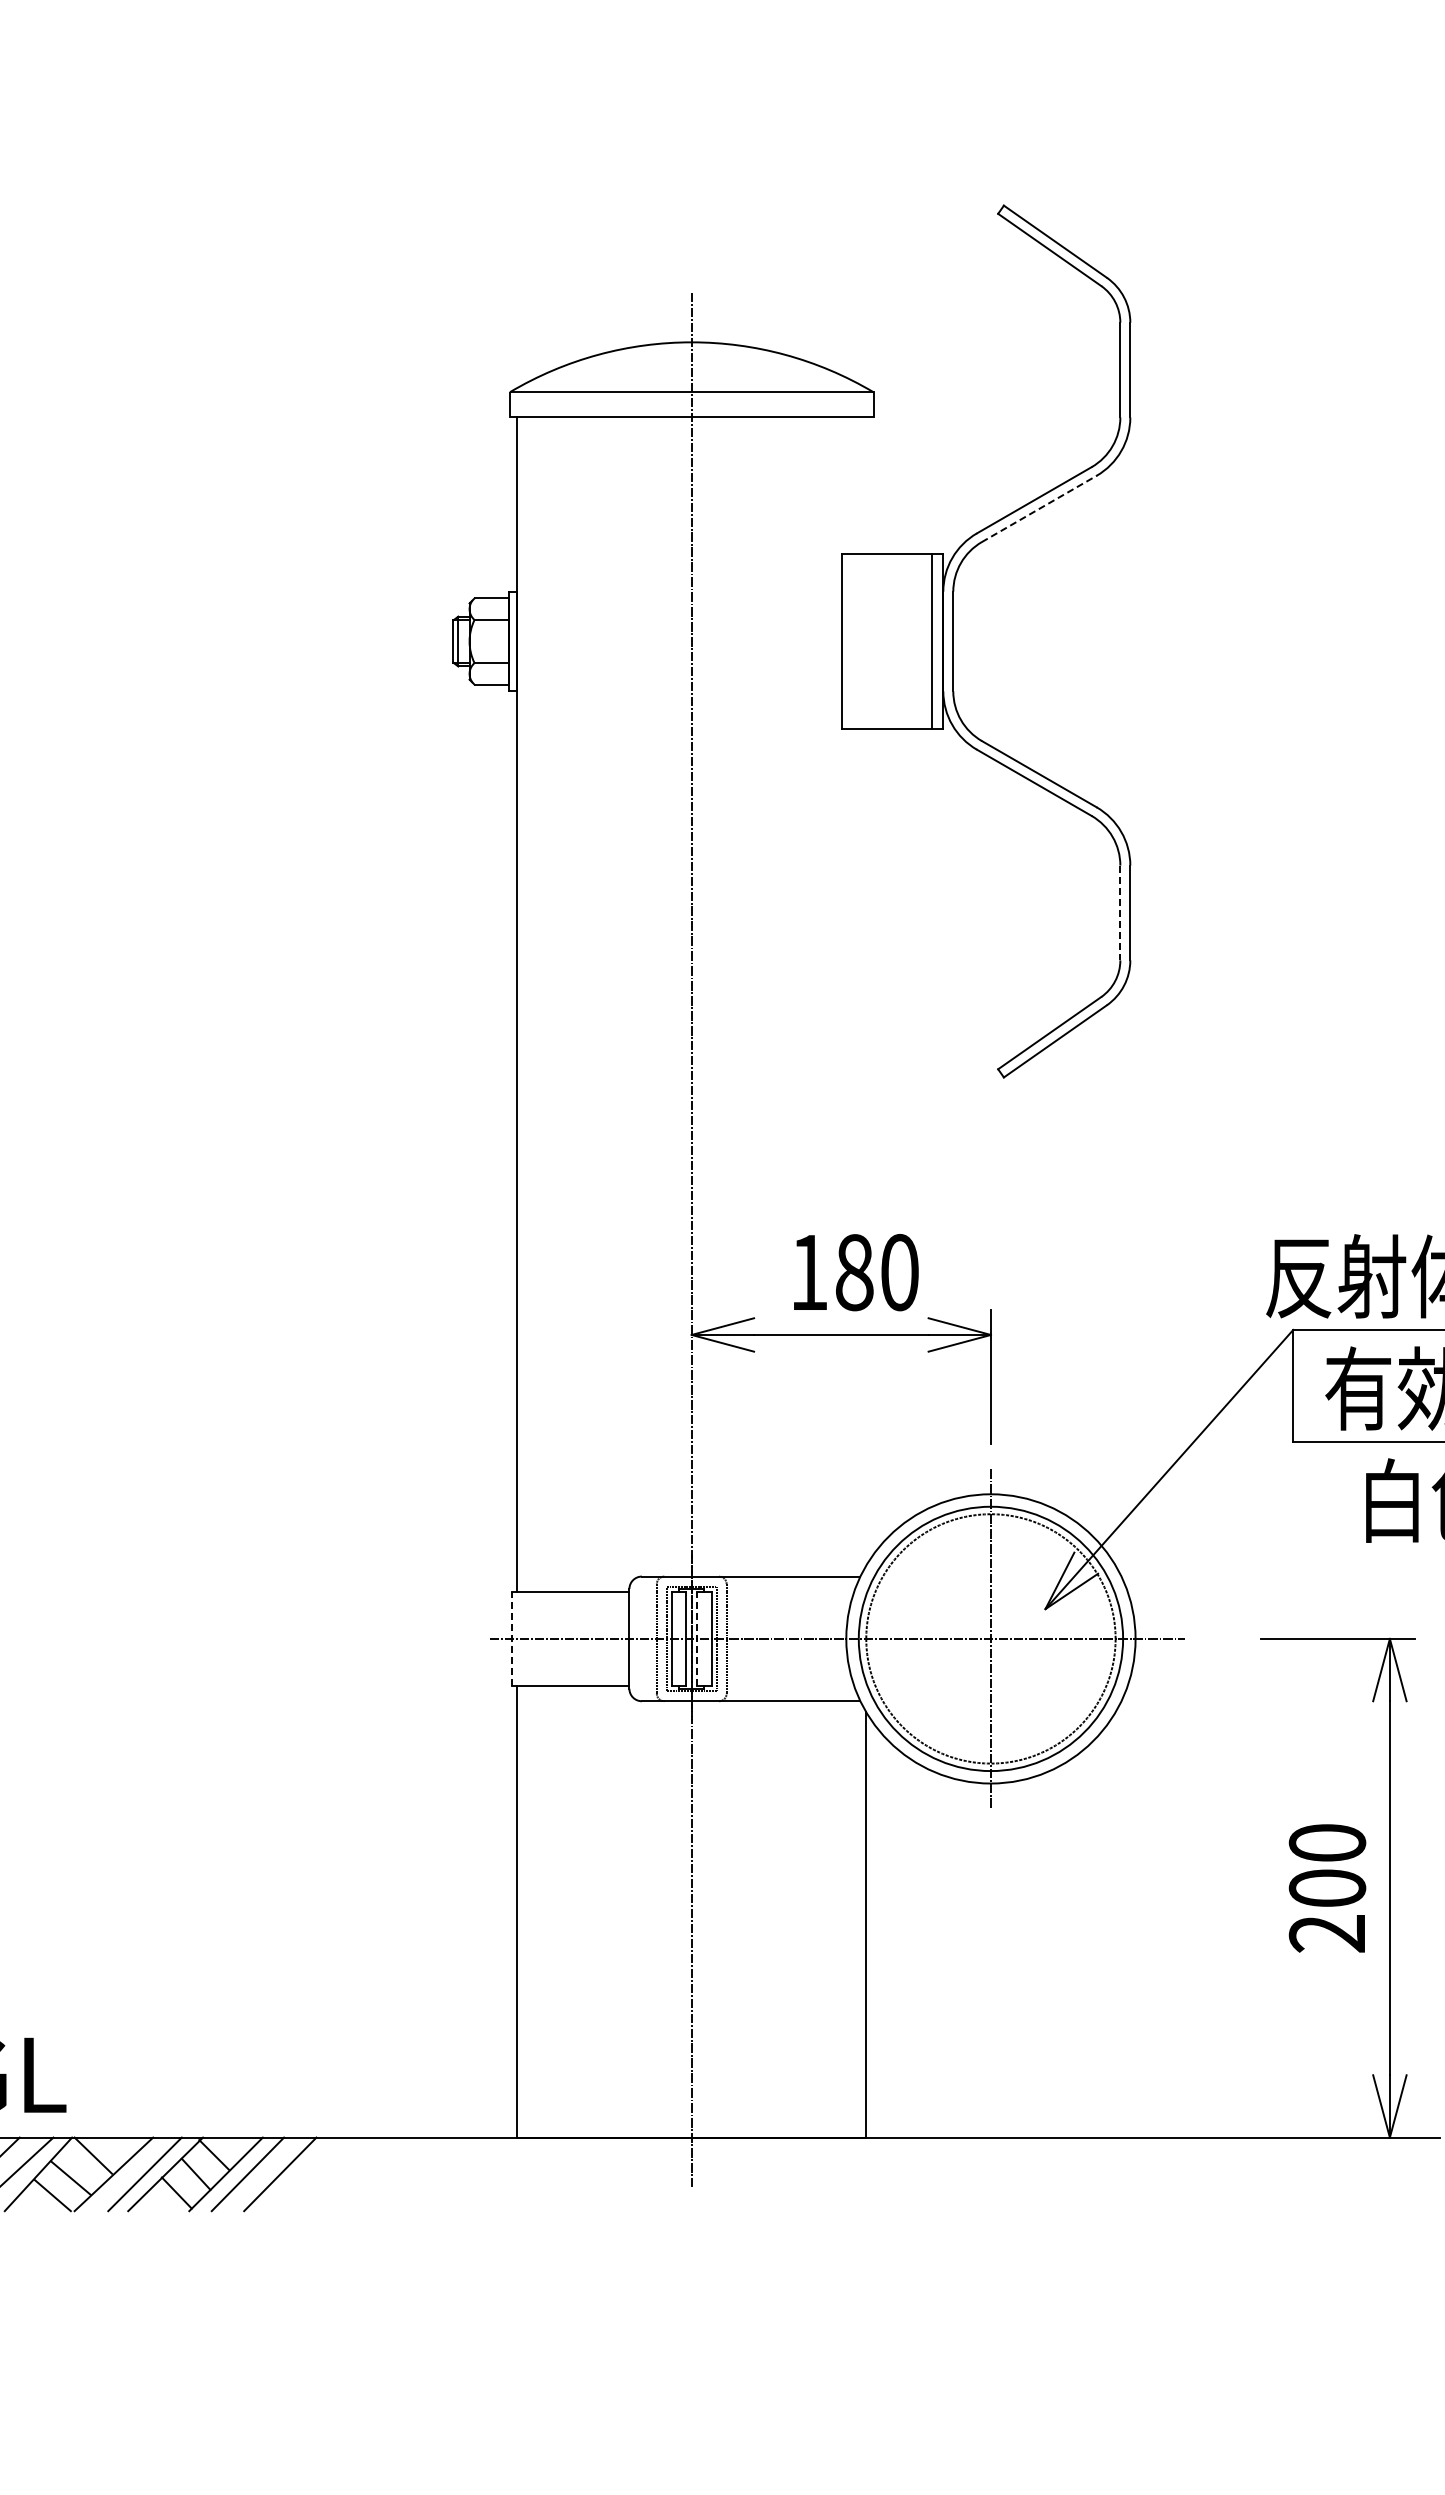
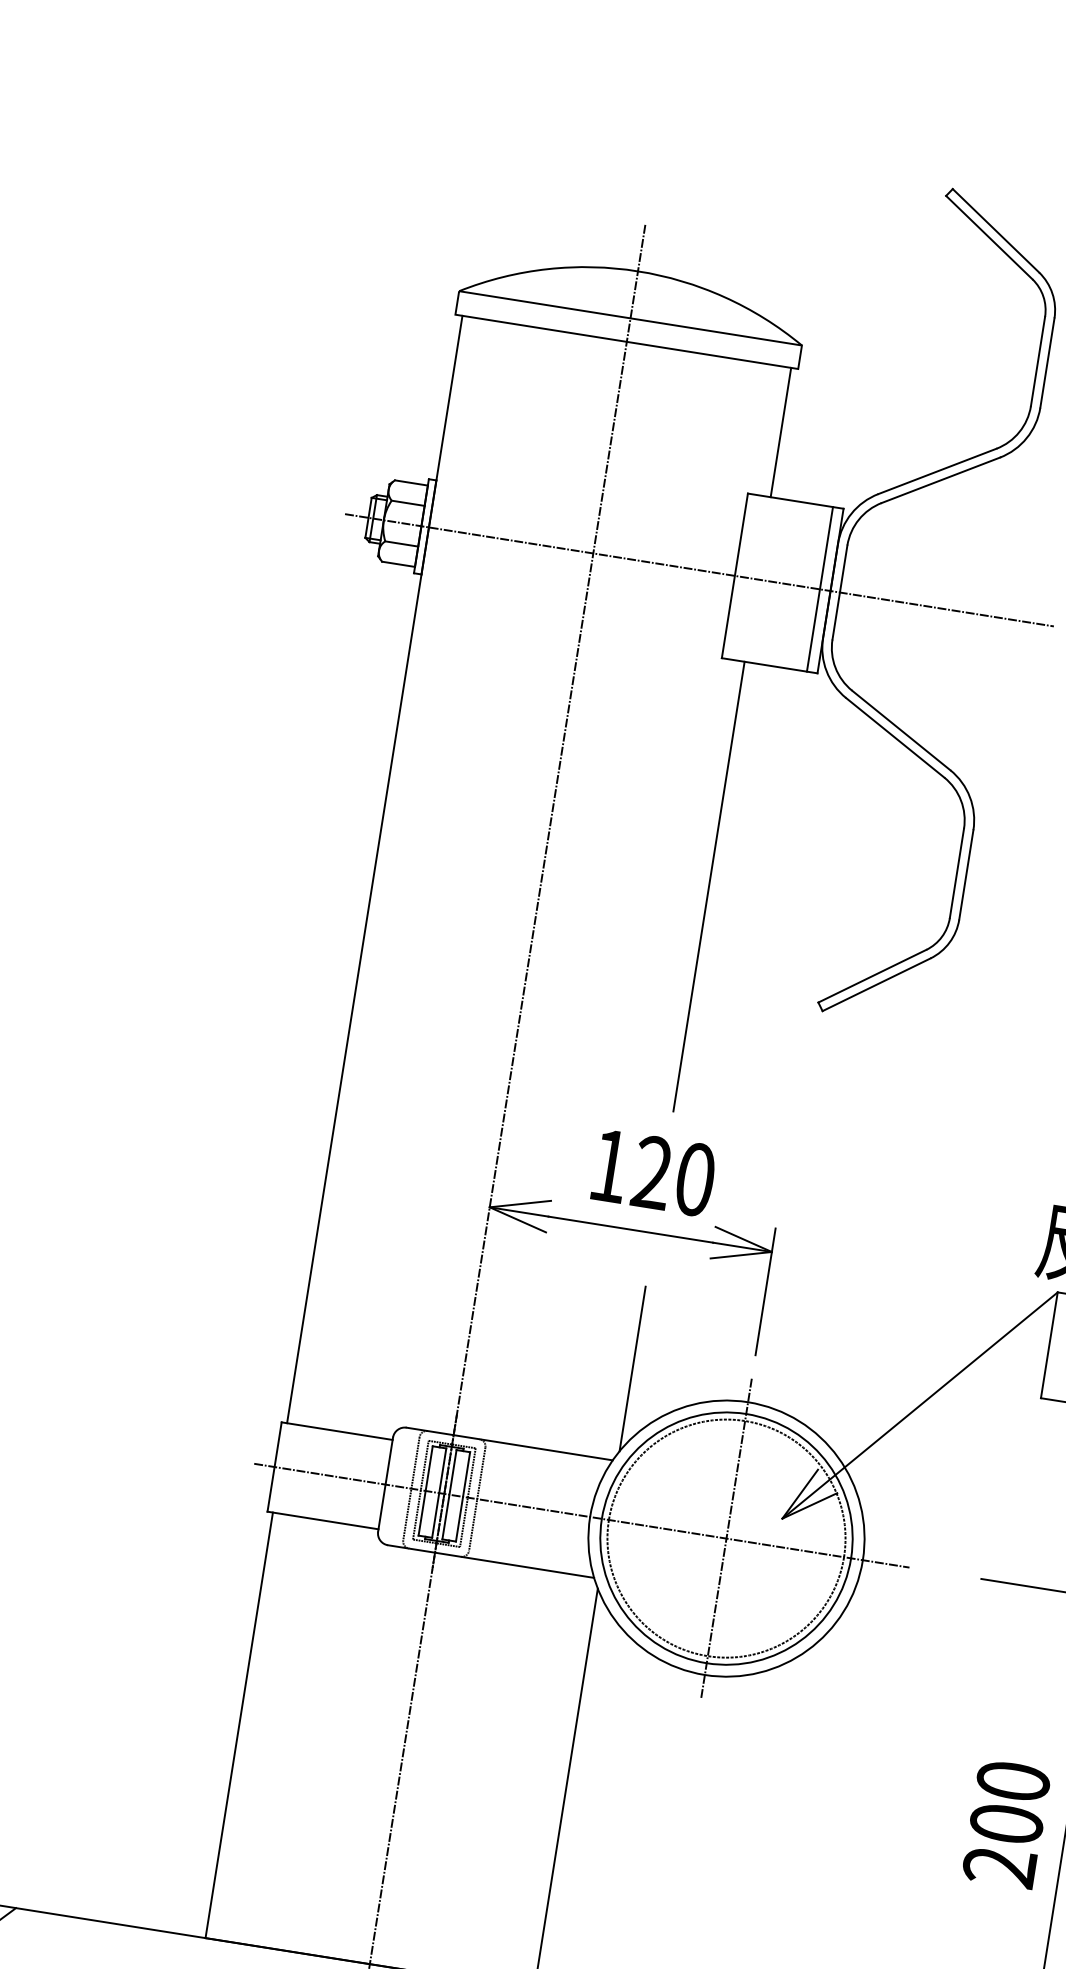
line: (866, 485) -> (781, 432), added
line: (1039, 508) -> (941, 479), dashed -> solid
line: (804, 641) -> (699, 570), added
line: (1120, 913) -> (956, 873), dashed -> solid
line: (866, 966) -> (709, 885), added
text: (854, 1272) -> (652, 1172), 180 -> 120
line: (866, 1478) -> (633, 1368), added
line: (511, 1638) -> (274, 1466), dashed -> solid
line: (697, 1638) -> (449, 1494), dashed -> solid

